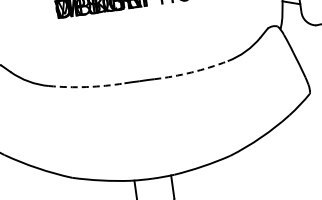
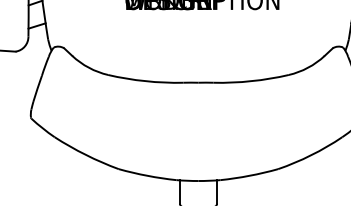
arc: (191, 72) -> (251, 81), dashed -> solid
arc: (86, 87) -> (145, 81), dashed -> solid

